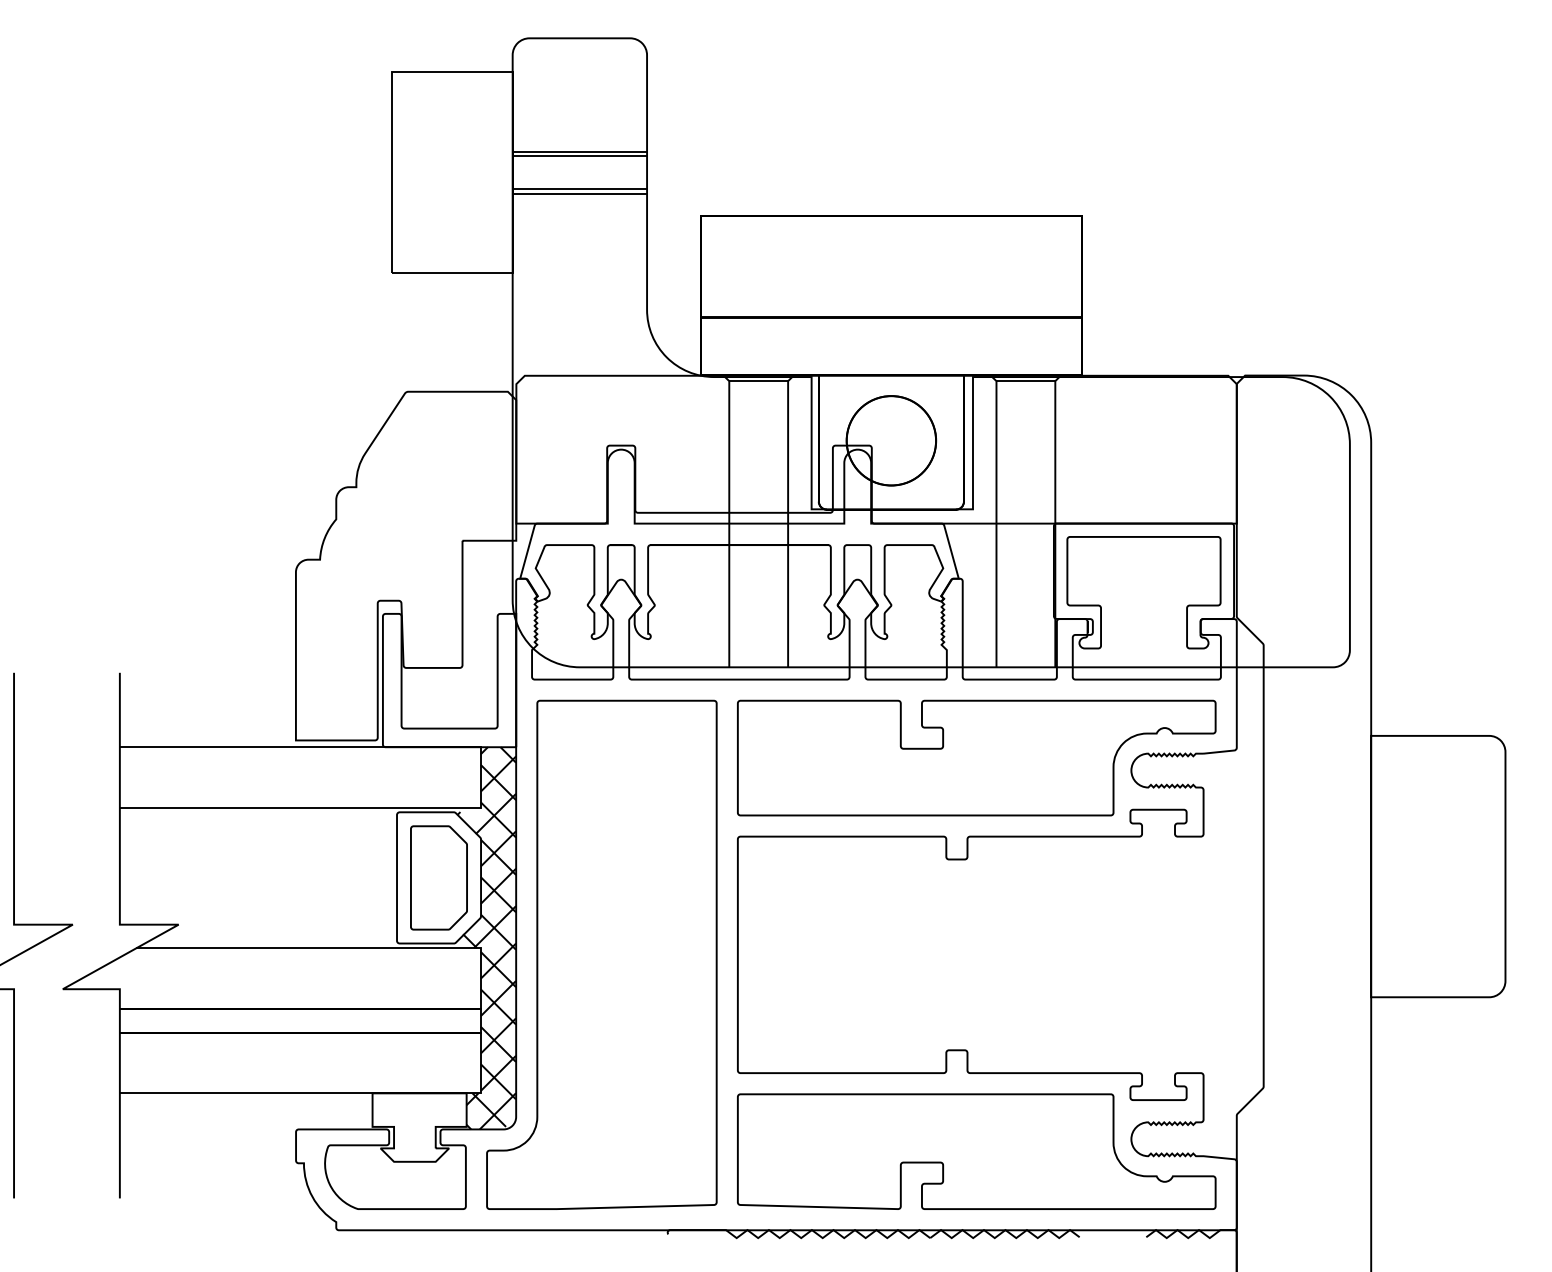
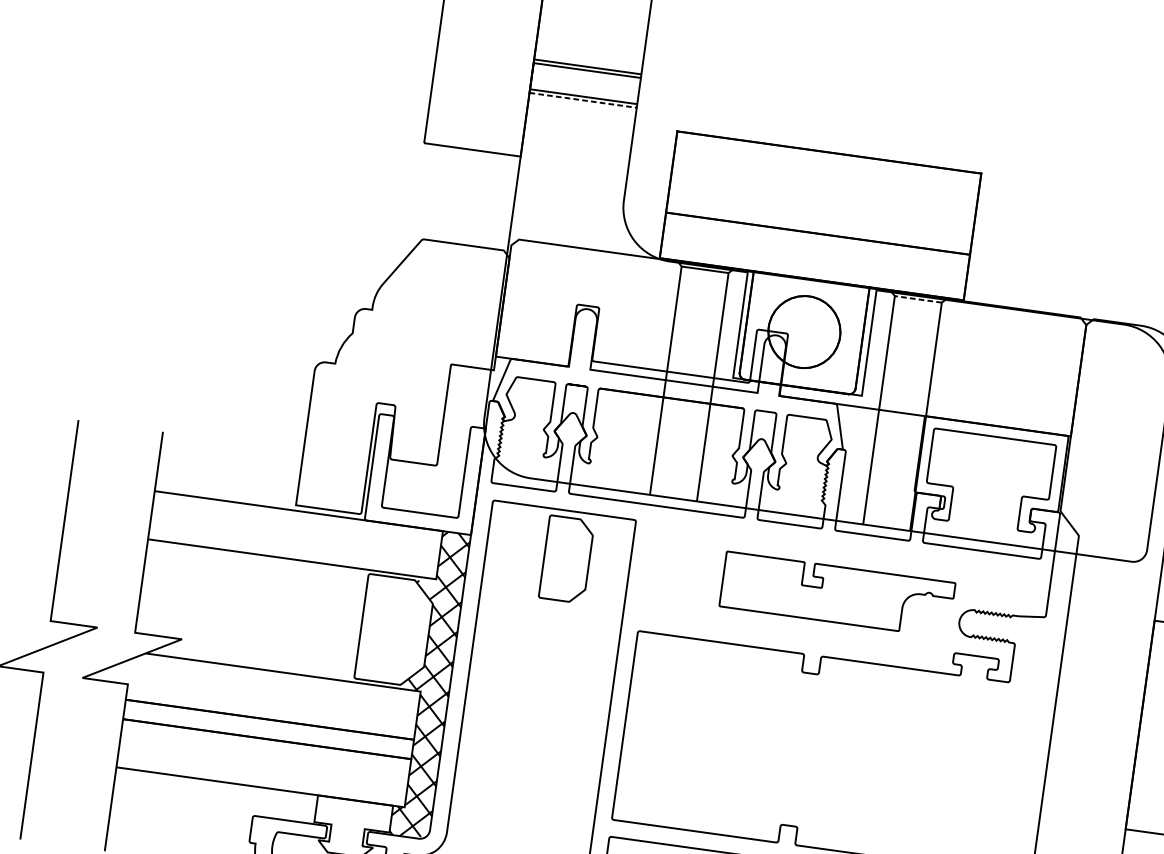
line: (580, 193) -> (583, 100), solid -> dashed
line: (1025, 381) -> (918, 299), solid -> dashed
part: (976, 757) -> (837, 594), size x0.6
part: (438, 877) -> (566, 559), moved

